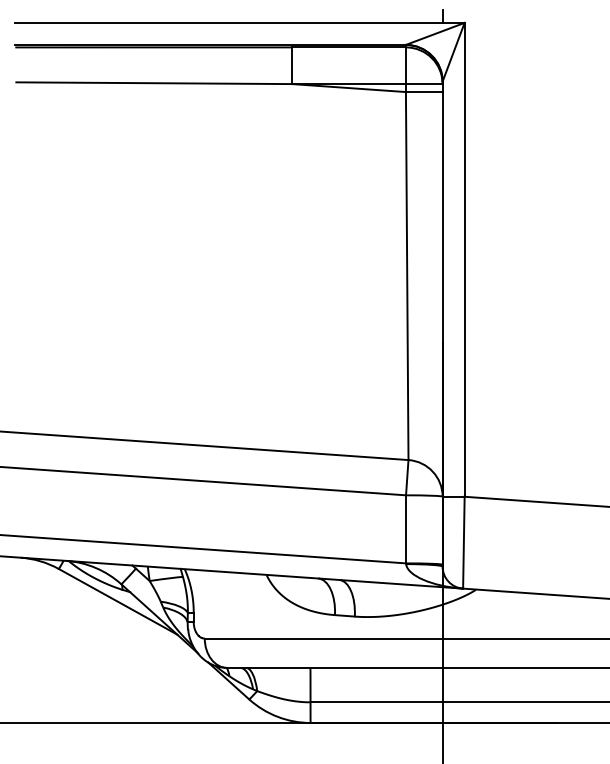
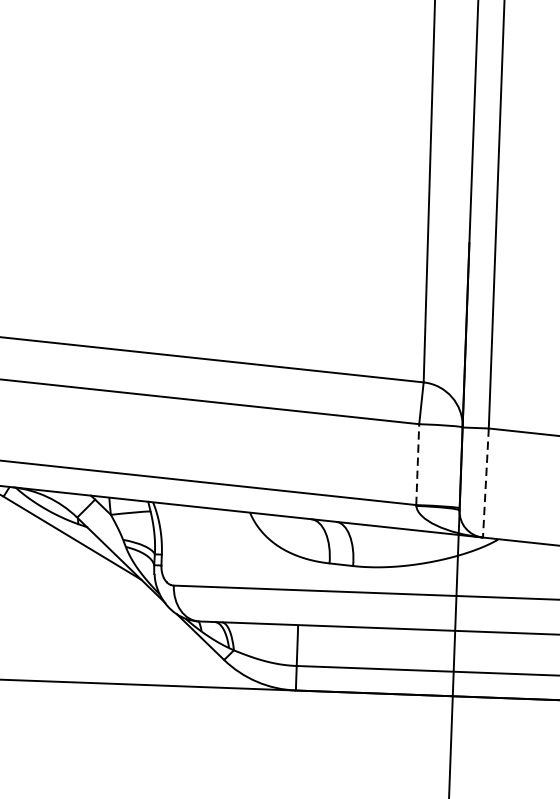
line: (406, 528) -> (418, 463), solid -> dashed
line: (463, 542) -> (485, 482), solid -> dashed

